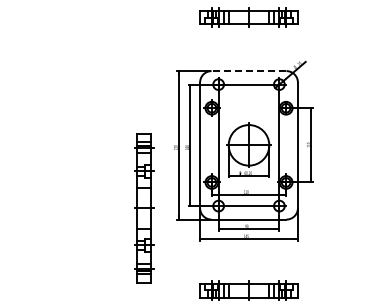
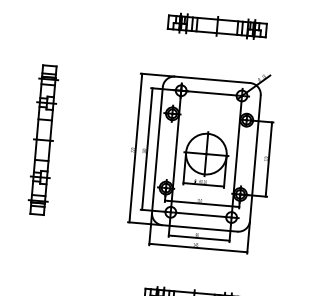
line: (248, 71) -> (212, 80), dashed -> solid
part: (144, 208) -> (43, 140), moved

